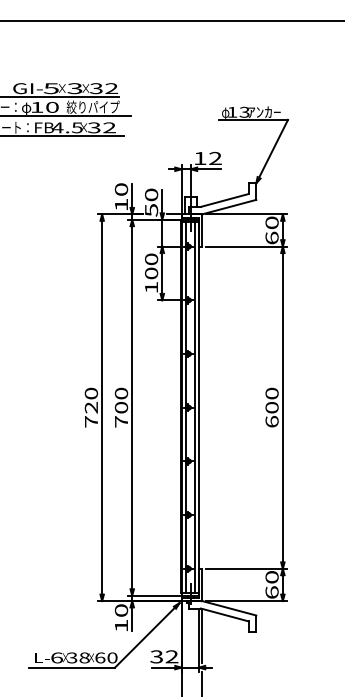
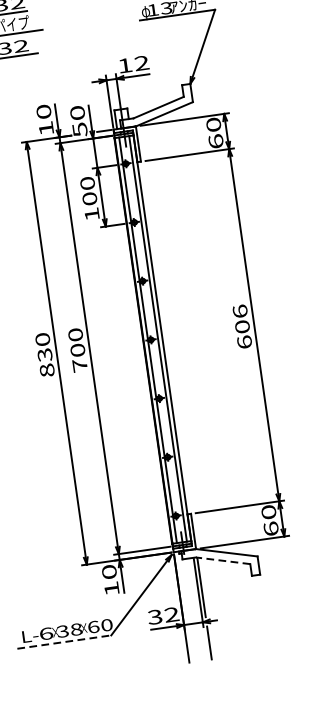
text: (271, 393) -> (239, 311), 600 -> 606
text: (91, 414) -> (46, 362), 720 -> 830
line: (224, 614) -> (222, 560), solid -> dashed
line: (72, 667) -> (64, 641), solid -> dashed

